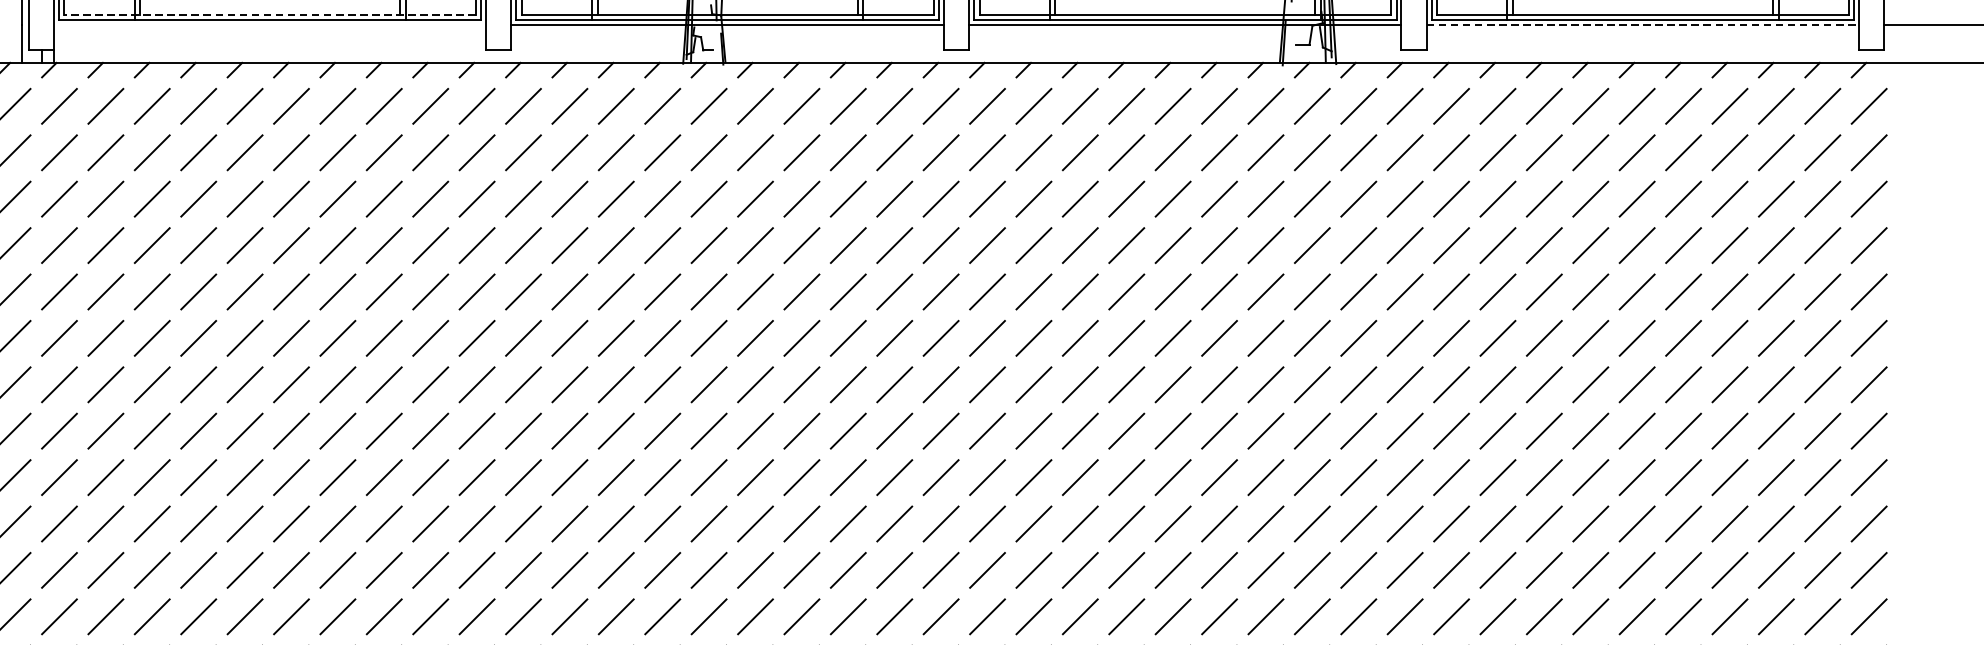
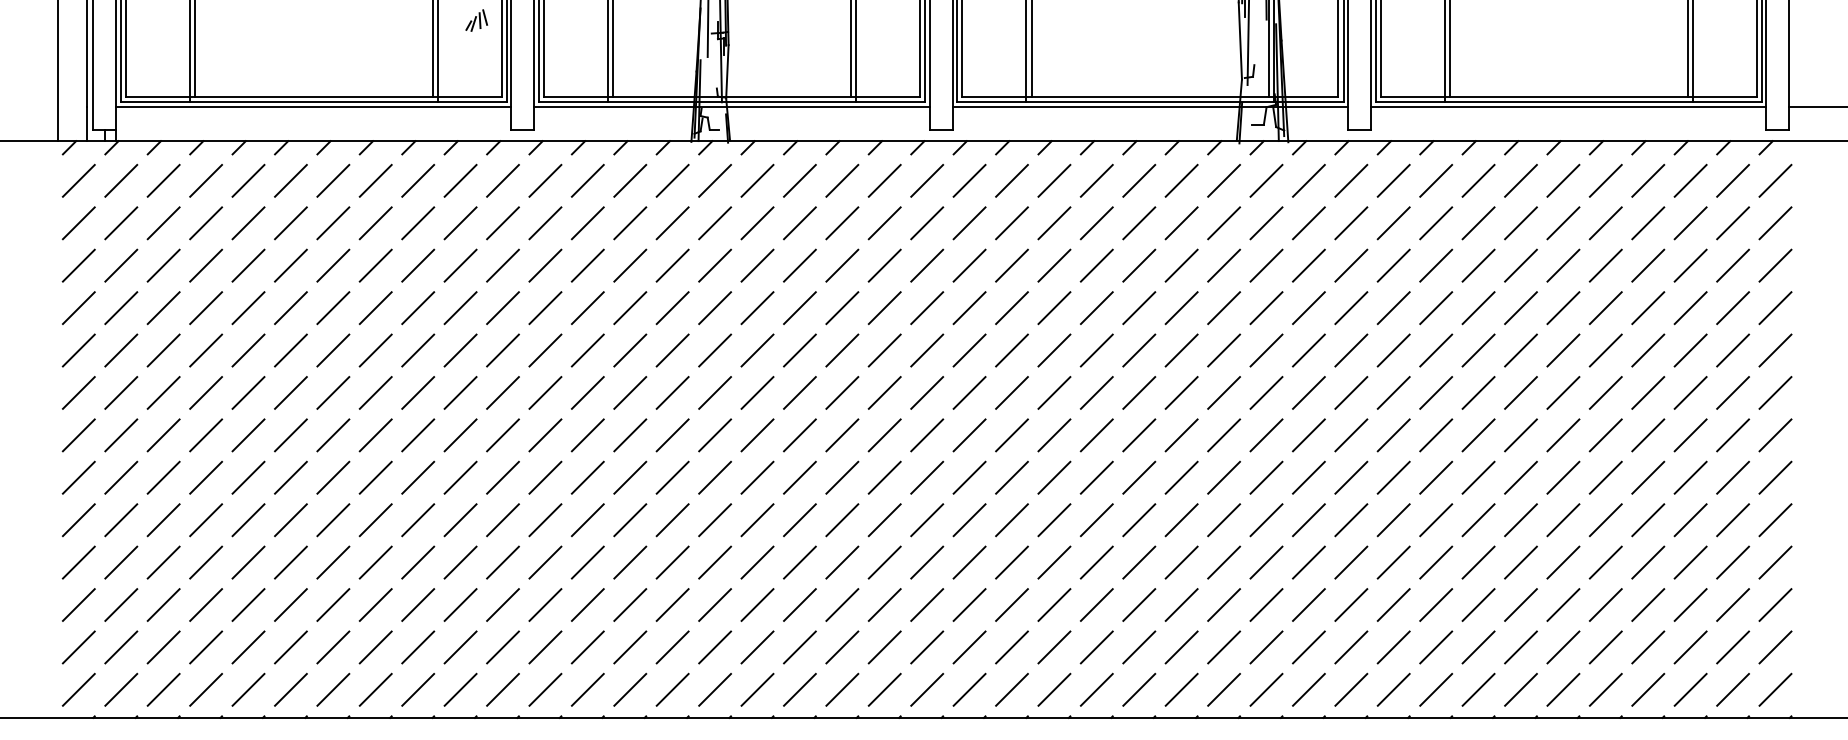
line: (269, 14) -> (313, 96), dashed -> solid
line: (269, 25) -> (313, 106), added
line: (1642, 25) -> (1568, 106), dashed -> solid

